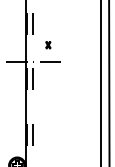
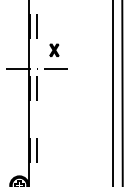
part: (47, 45) -> (53, 50), size x1.6

